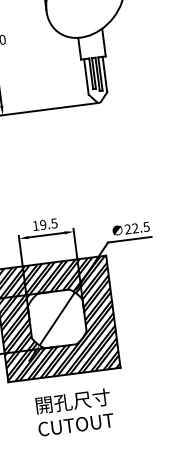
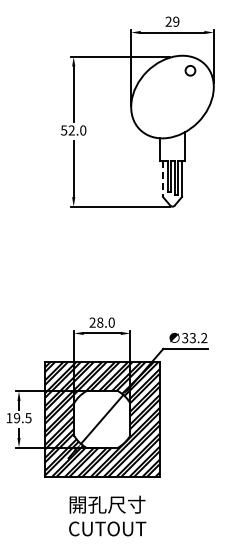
line: (87, 77) -> (163, 179), solid -> dashed
text: (44, 224) -> (101, 322), 19.5 -> 28.0
text: (137, 228) -> (194, 338), 22.5 -> 33.2

